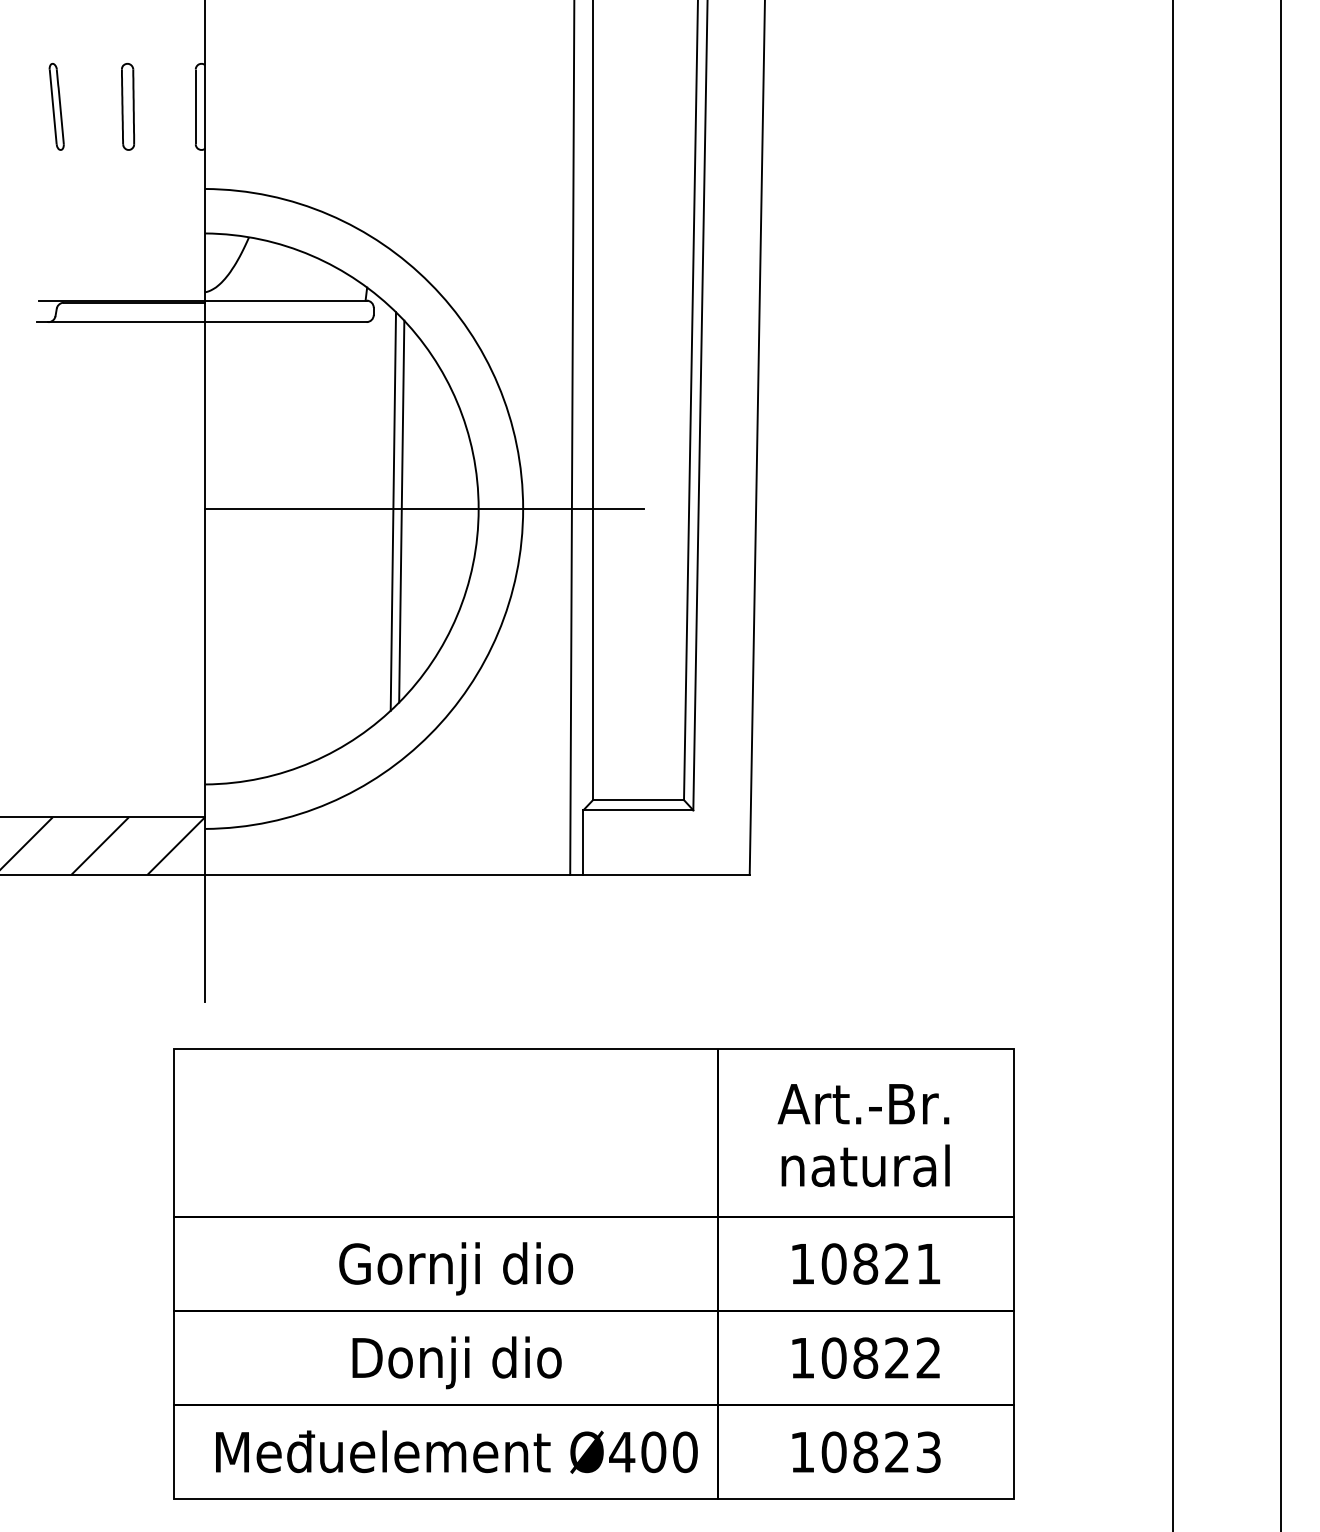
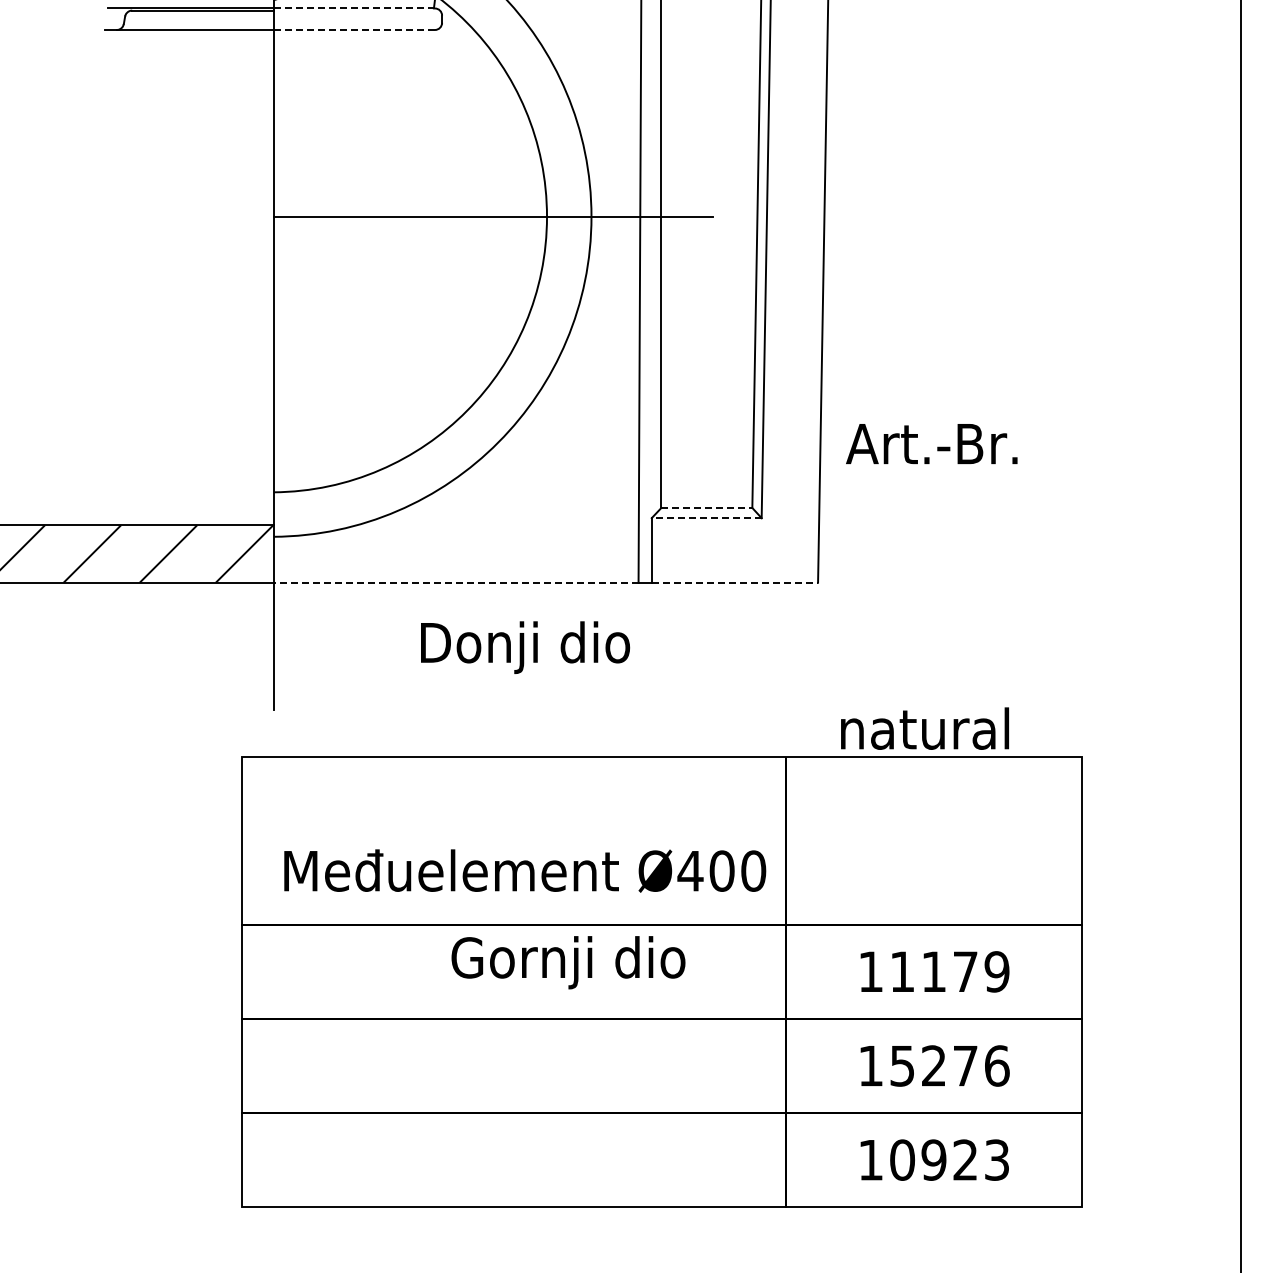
line: (285, 300) -> (353, 8), solid -> dashed
line: (285, 322) -> (353, 30), solid -> dashed
line: (393, 511) -> (461, 219), removed
line: (401, 511) -> (469, 219), removed
line: (639, 800) -> (707, 508), solid -> dashed
line: (638, 810) -> (706, 518), solid -> dashed
line: (387, 874) -> (455, 582), solid -> dashed
line: (667, 874) -> (735, 582), solid -> dashed
text: (863, 1104) -> (931, 444), moved
text: (865, 1165) -> (924, 728), moved
text: (881, 1263) -> (949, 971), 10821 -> 11179
text: (456, 1268) -> (568, 962), moved
text: (881, 1357) -> (949, 1065), 10822 -> 15276
text: (456, 1362) -> (524, 647), moved
text: (456, 1451) -> (524, 870), moved
text: (865, 1452) -> (933, 1160), 10823 -> 10923

